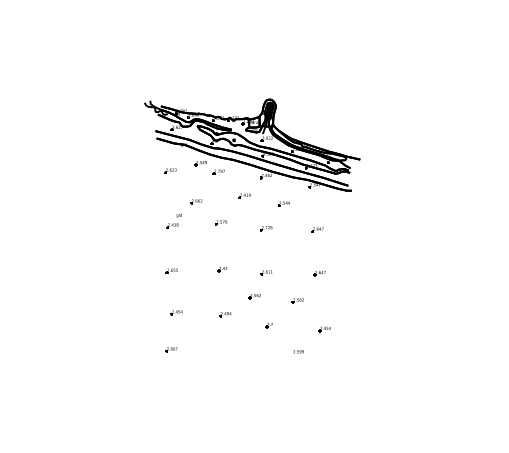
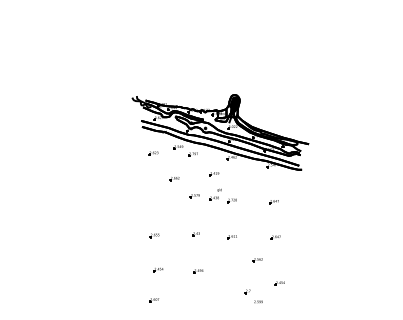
part: (283, 203) -> (246, 180), removed
part: (173, 220) -> (214, 194), moved
part: (254, 296) -> (222, 256), removed
part: (268, 325) -> (246, 291), moved

